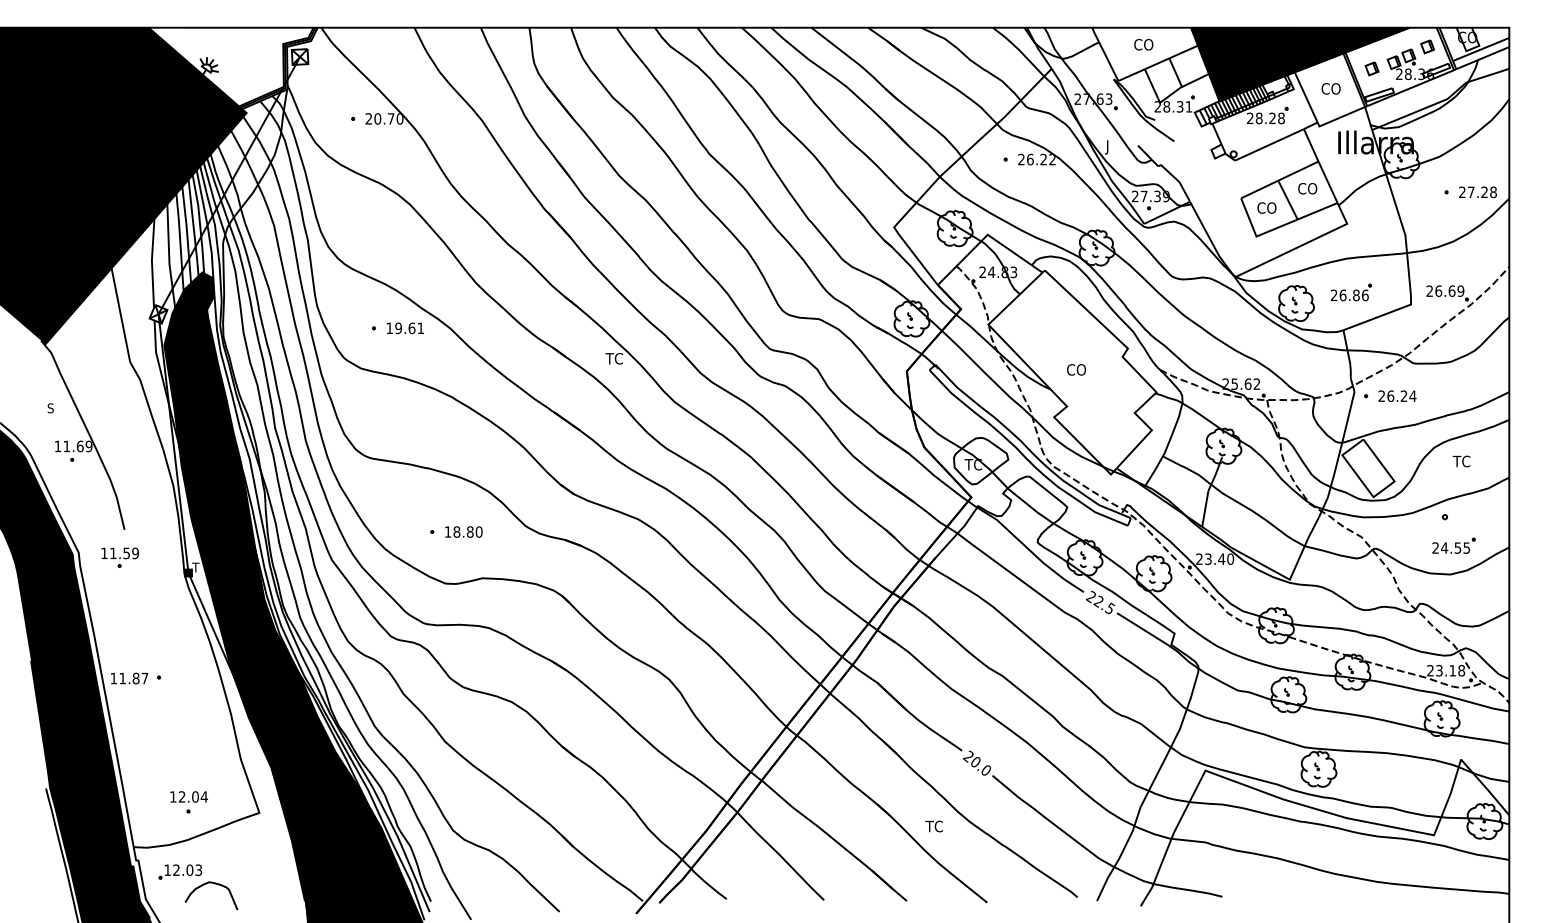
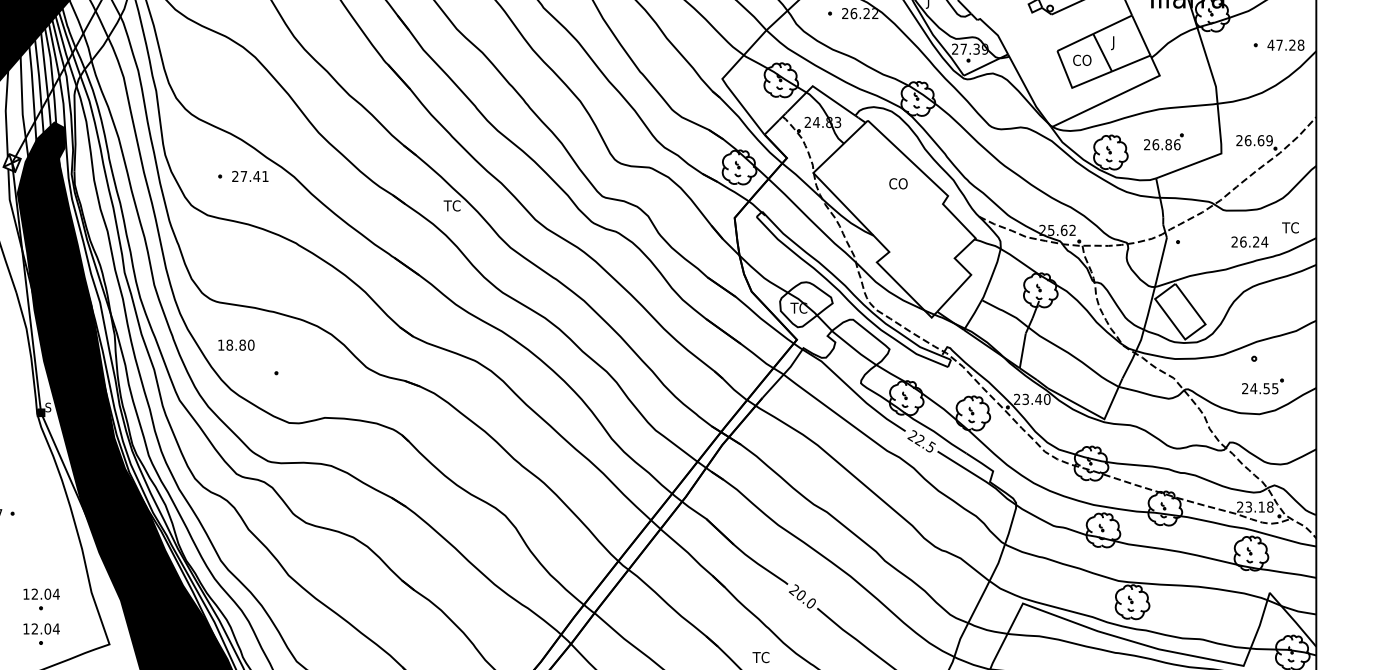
text: (1306, 190) -> (1120, 43), CO -> J
text: (1461, 191) -> (1270, 44), 27.28 -> 47.28
text: (400, 328) -> (245, 176), 19.61 -> 27.41
text: (1076, 369) -> (898, 183), moved
text: (1397, 395) -> (1249, 241), moved
text: (1461, 461) -> (1290, 227), moved
text: (463, 531) -> (236, 344), moved
text: (195, 567) -> (47, 407), T -> S
part: (188, 766) -> (41, 599), added

